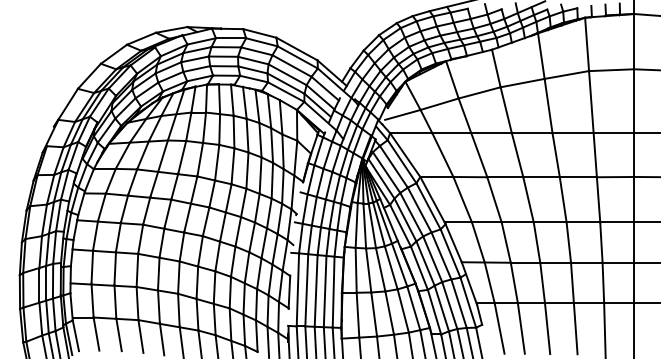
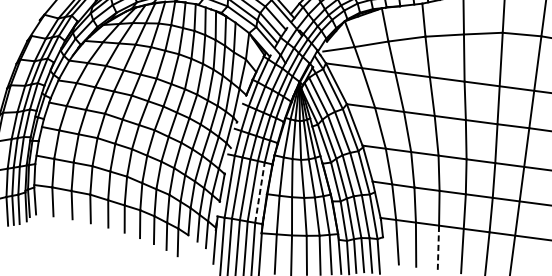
line: (333, 291) -> (259, 192), solid -> dashed
line: (547, 328) -> (438, 247), solid -> dashed

